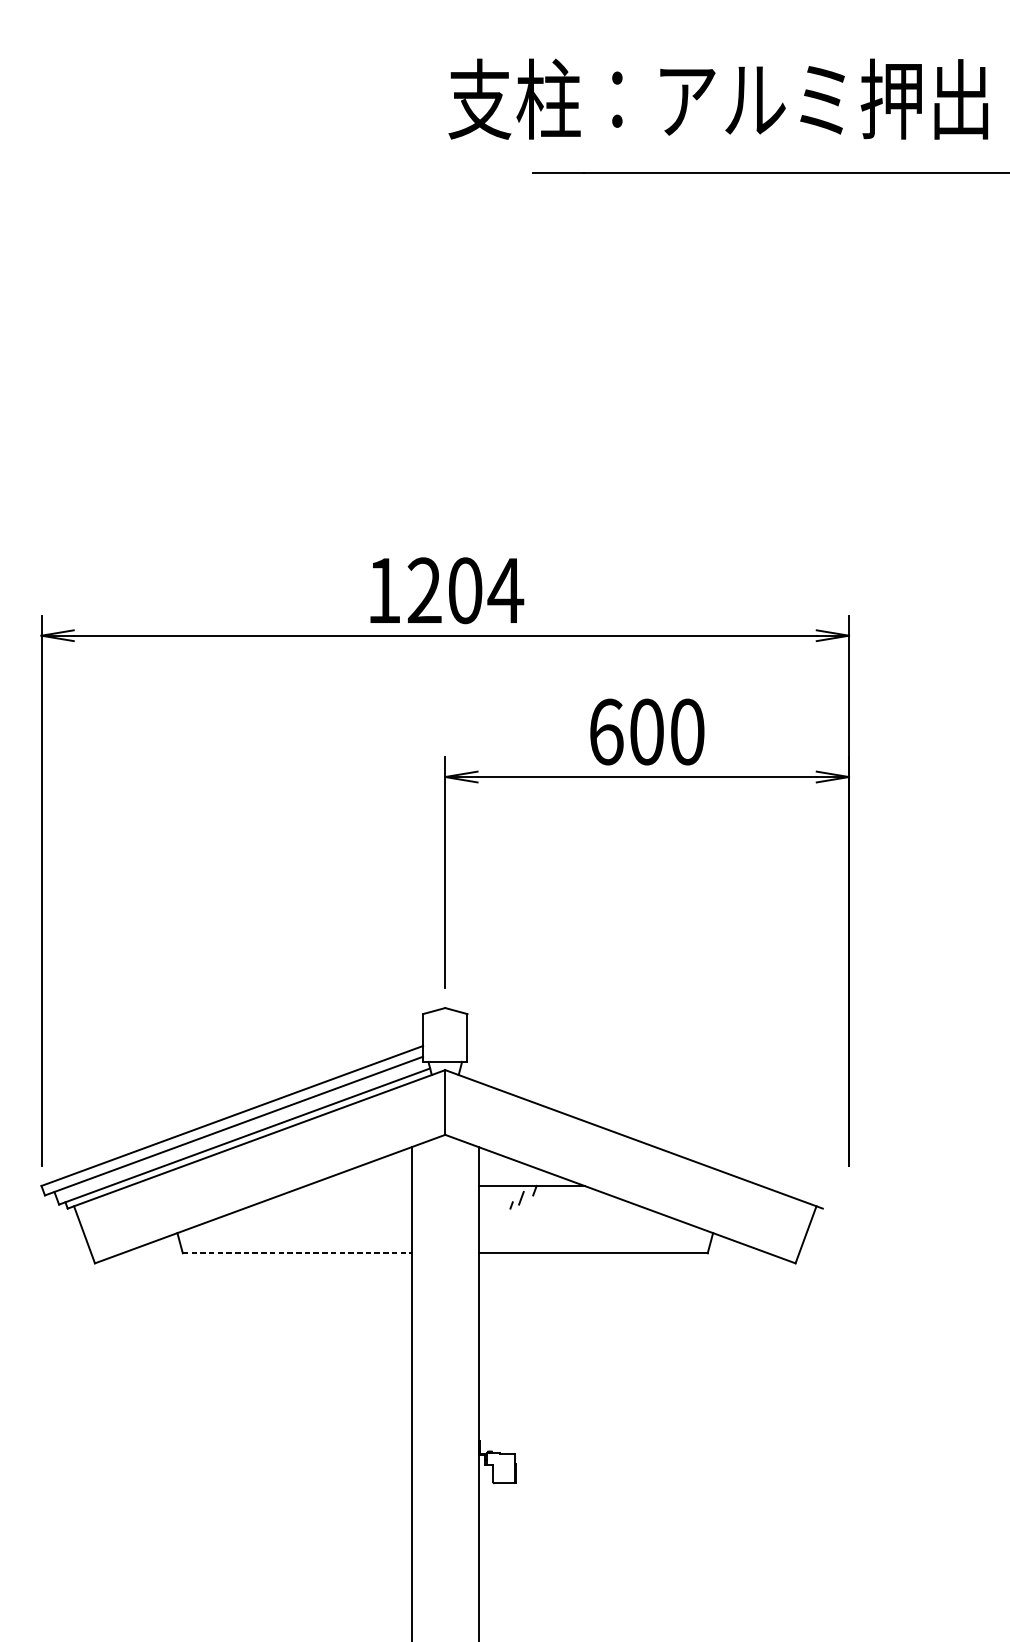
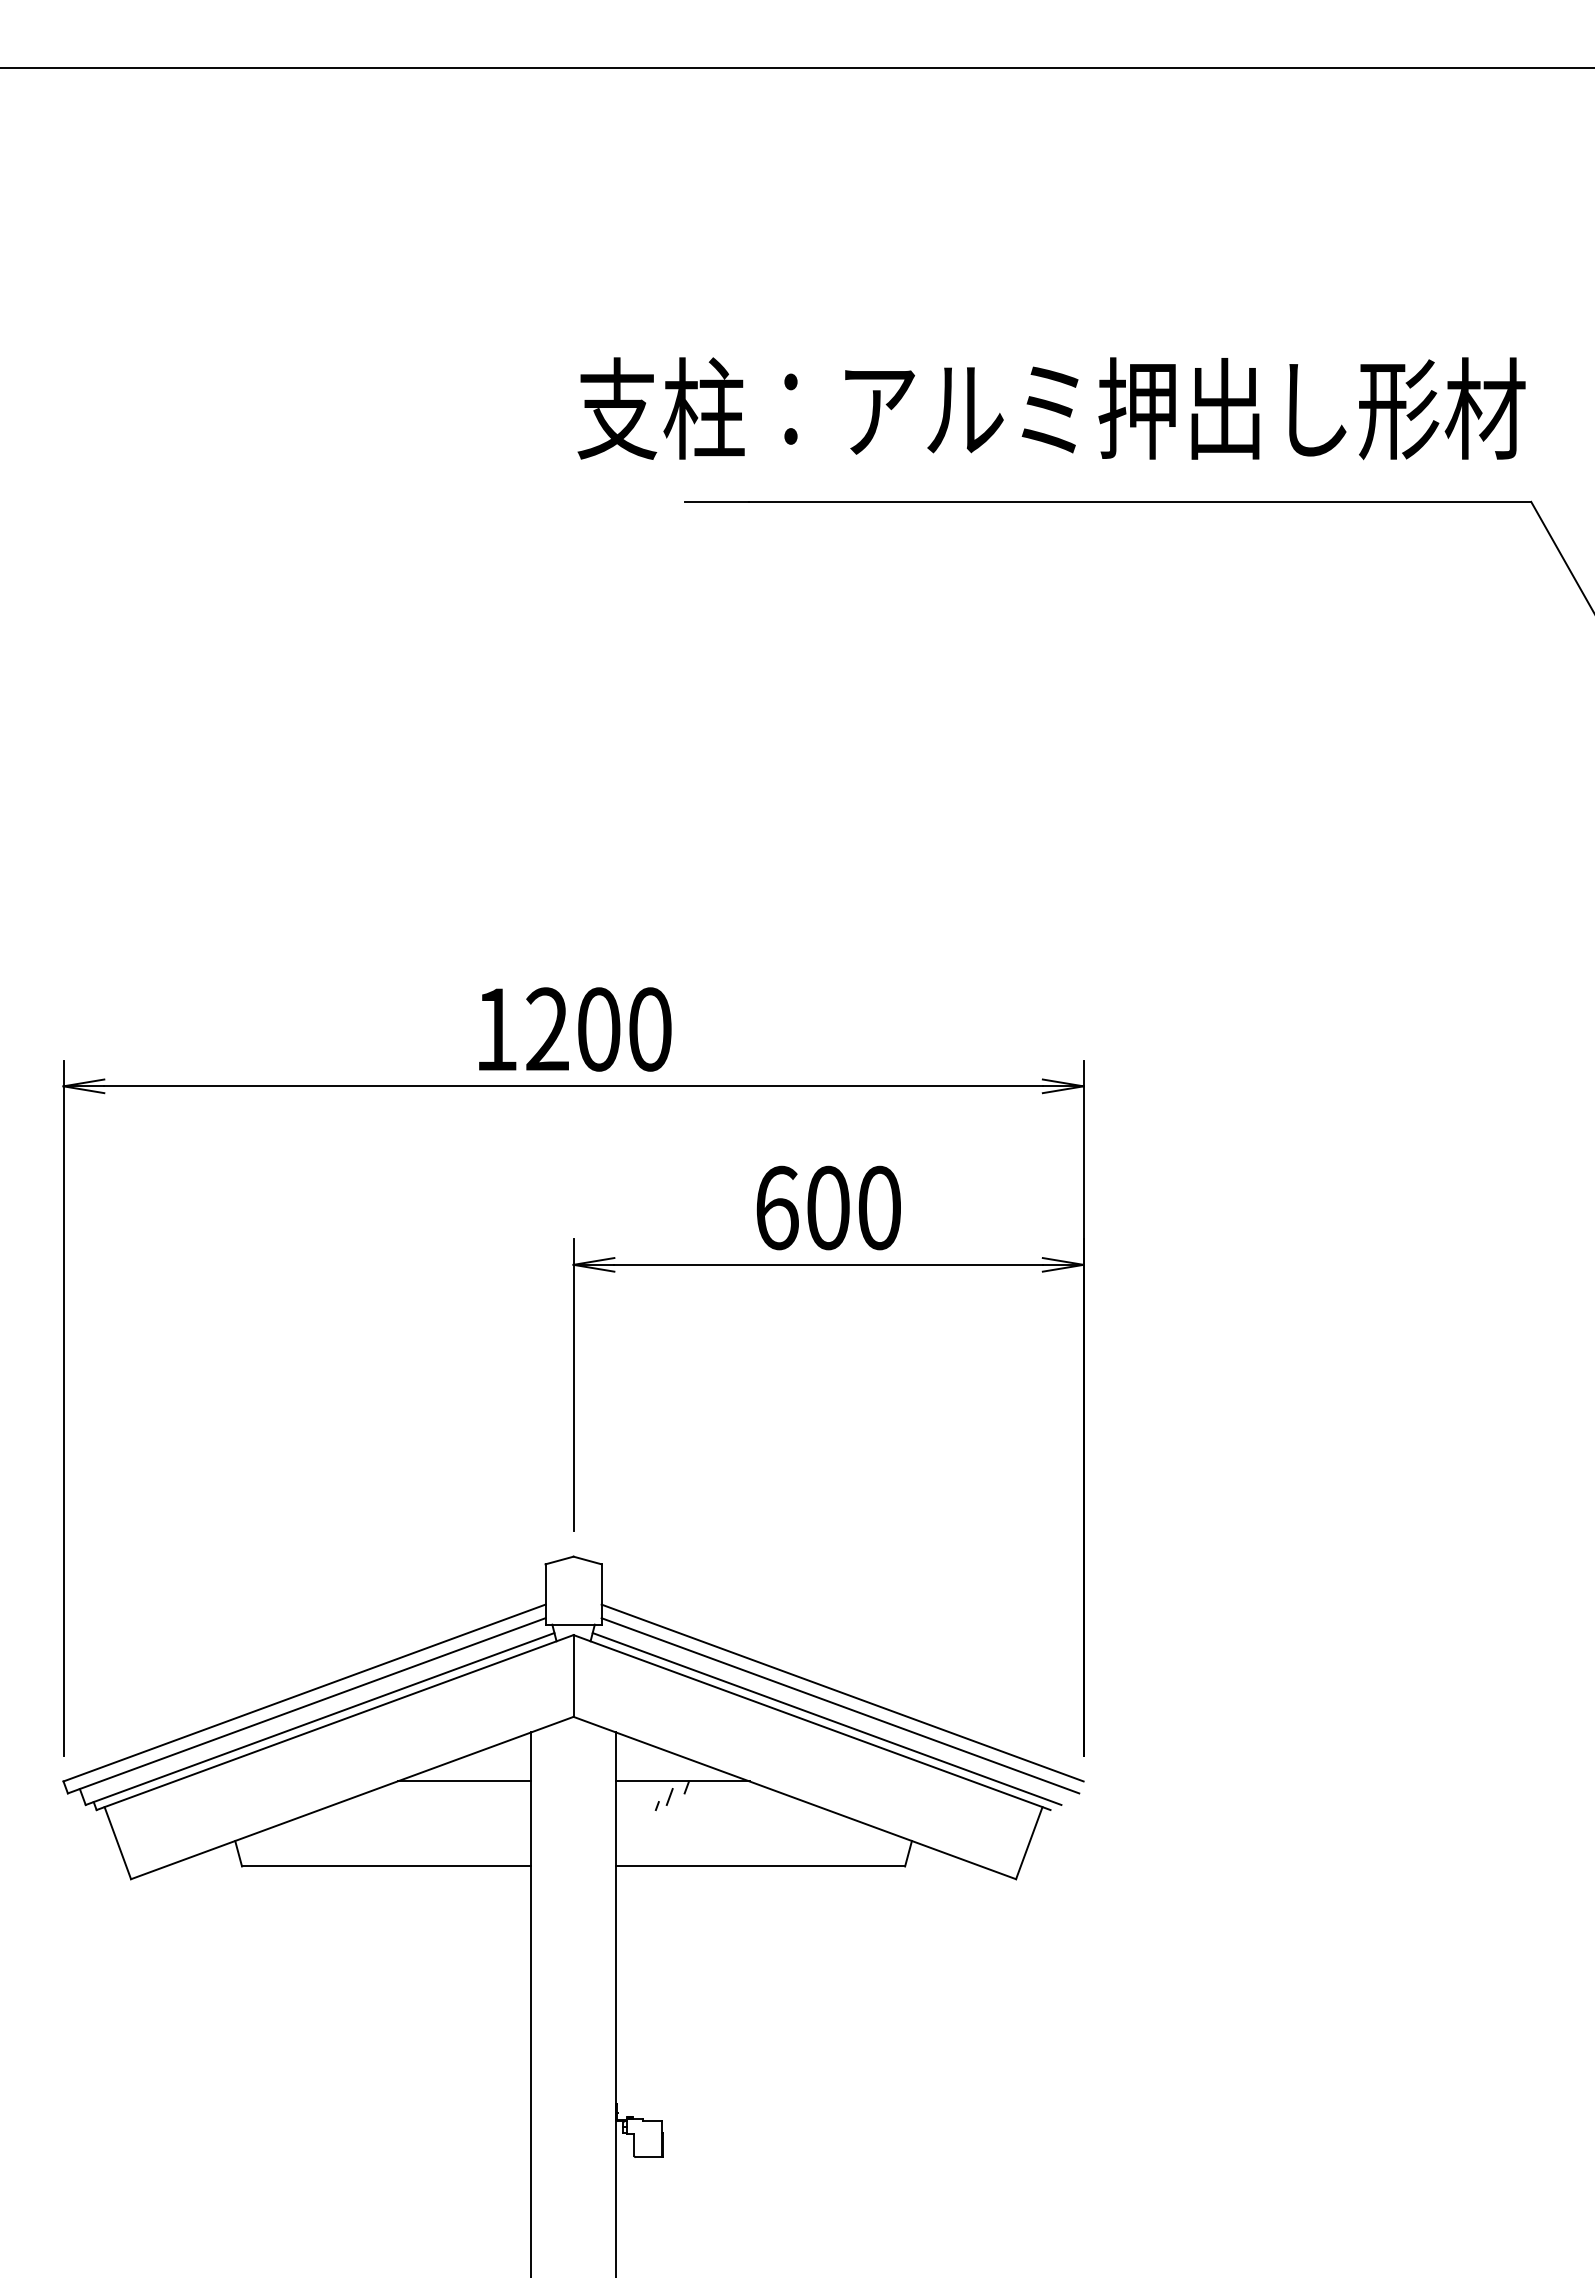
text: (505, 590) -> (649, 1029), 1204 -> 1200
line: (658, 1115) -> (842, 1692), added
line: (656, 1125) -> (840, 1705), added
line: (645, 1136) -> (826, 1718), added
line: (358, 1186) -> (464, 1781), added
line: (297, 1253) -> (386, 1866), dashed -> solid

